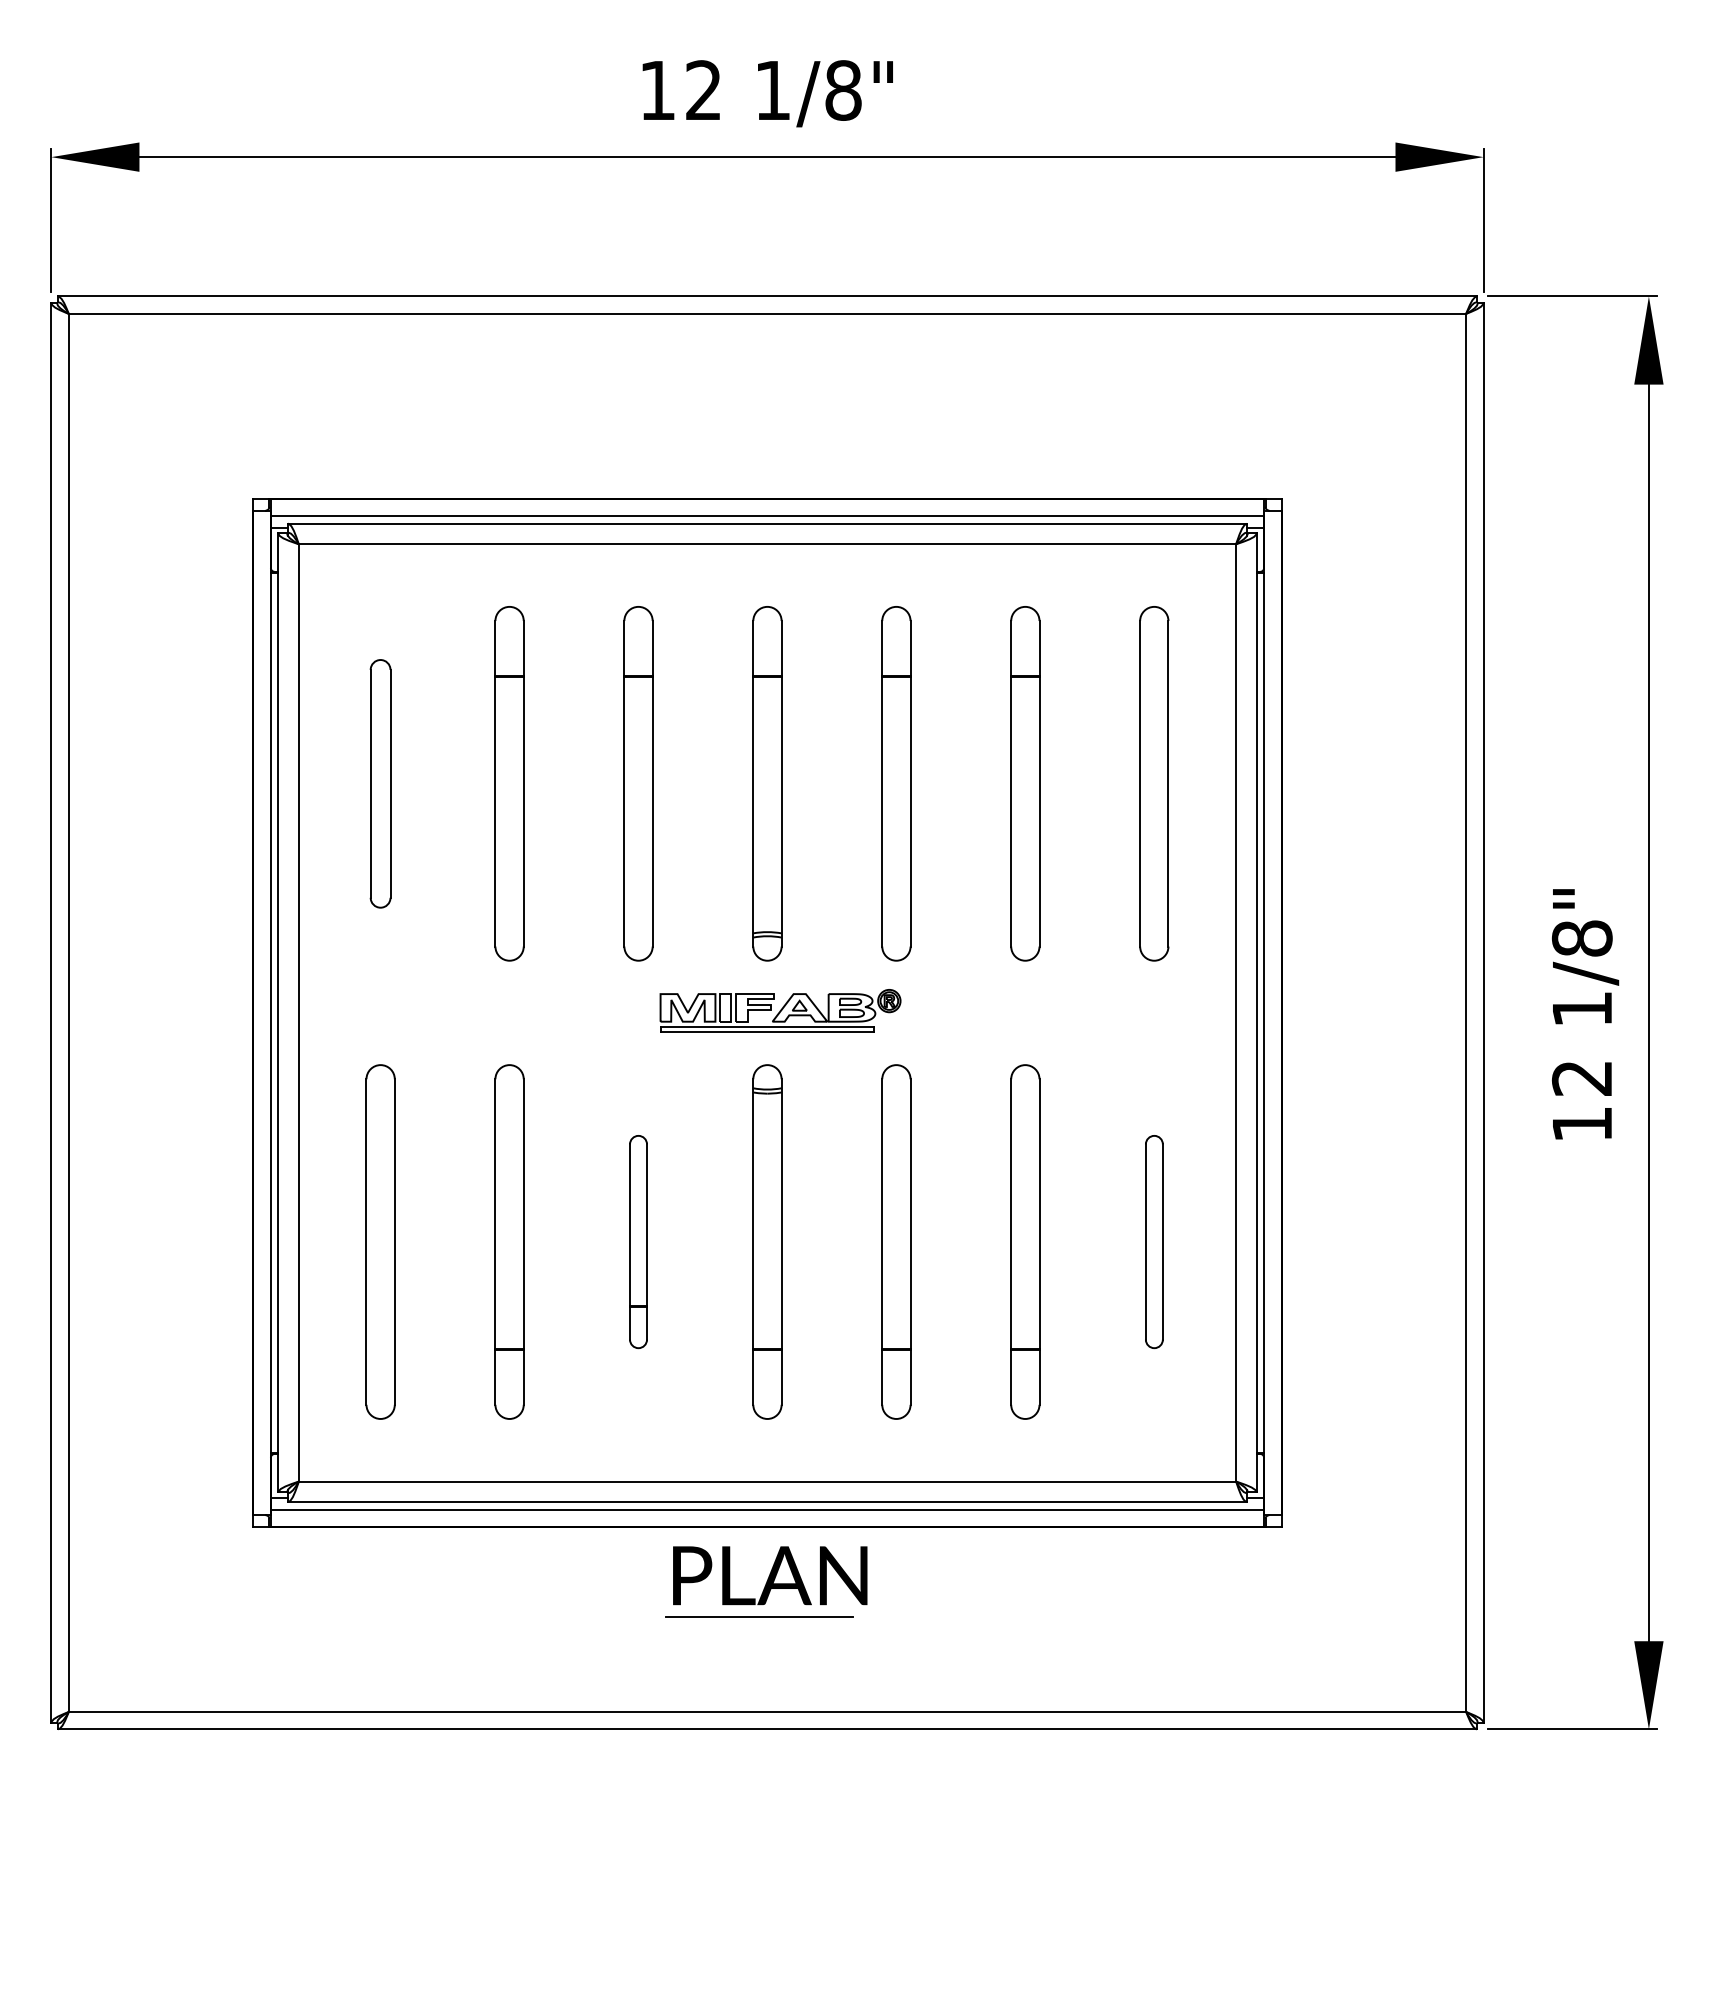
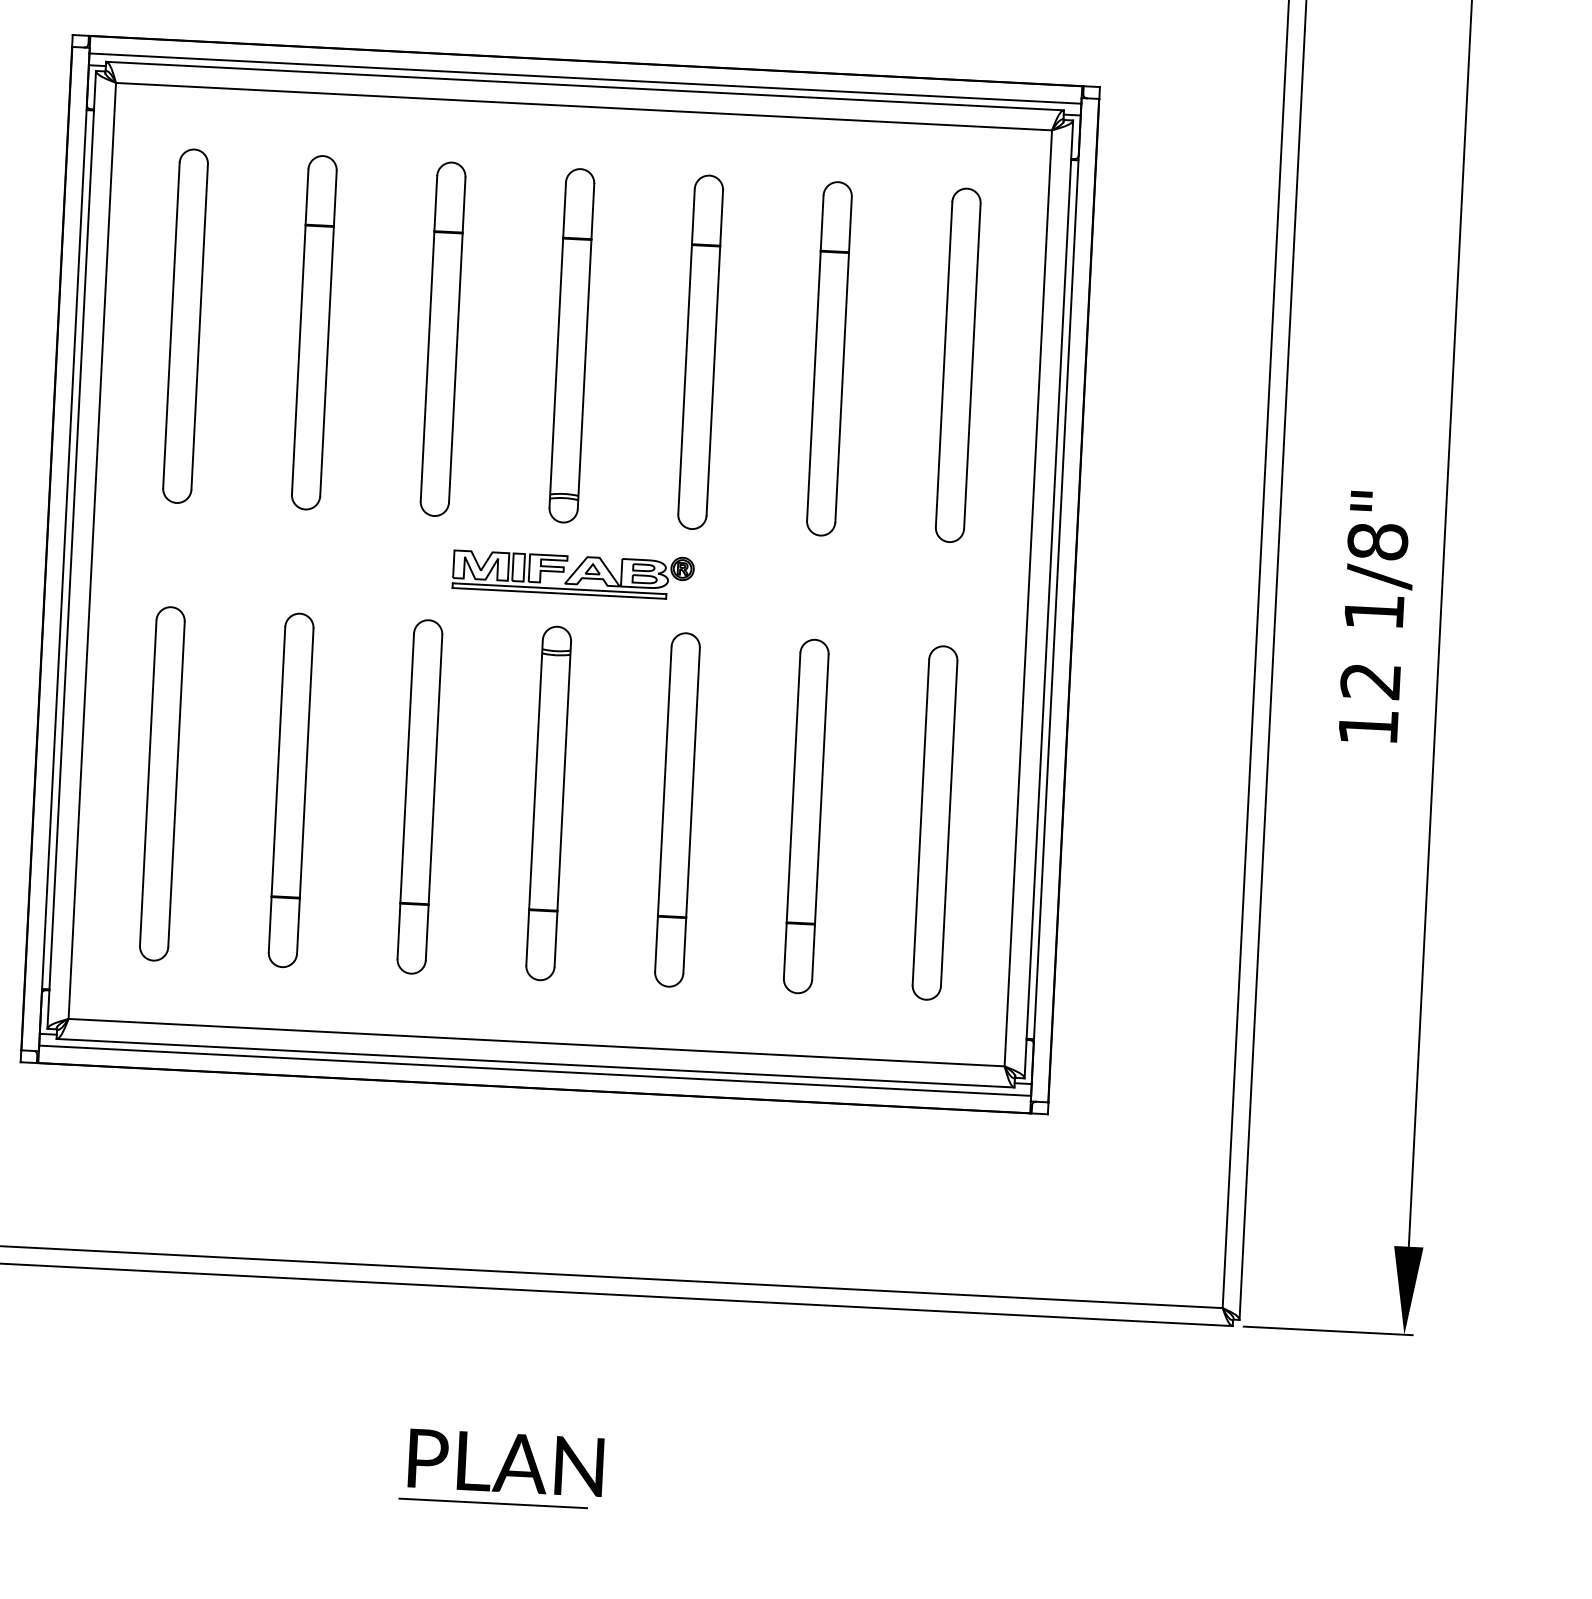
part: (380, 783) -> (185, 325), size x1.43
part: (638, 1241) -> (419, 796), size x1.67
part: (1154, 1241) -> (935, 822), size x1.67
part: (766, 1581) -> (502, 1468), moved

